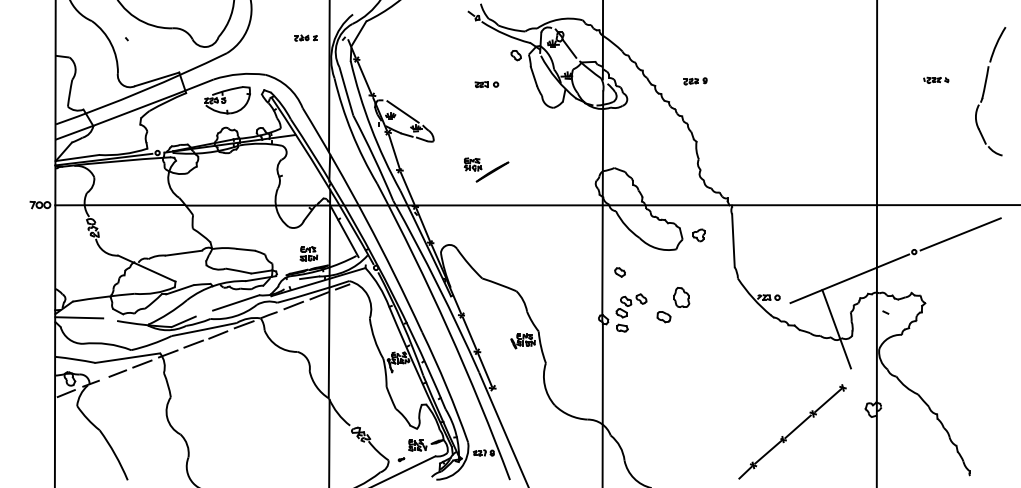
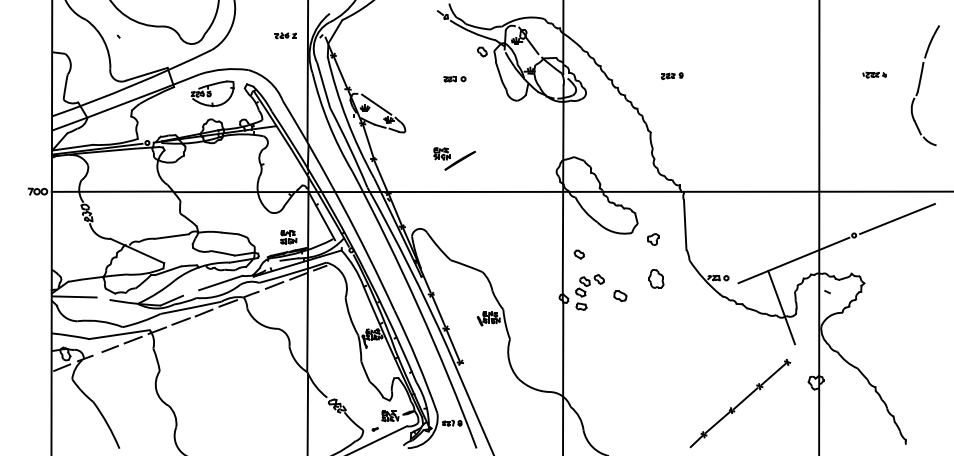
part: (695, 81) -> (672, 76), moved
part: (698, 235) -> (652, 239), moved
part: (681, 297) -> (656, 278), moved

